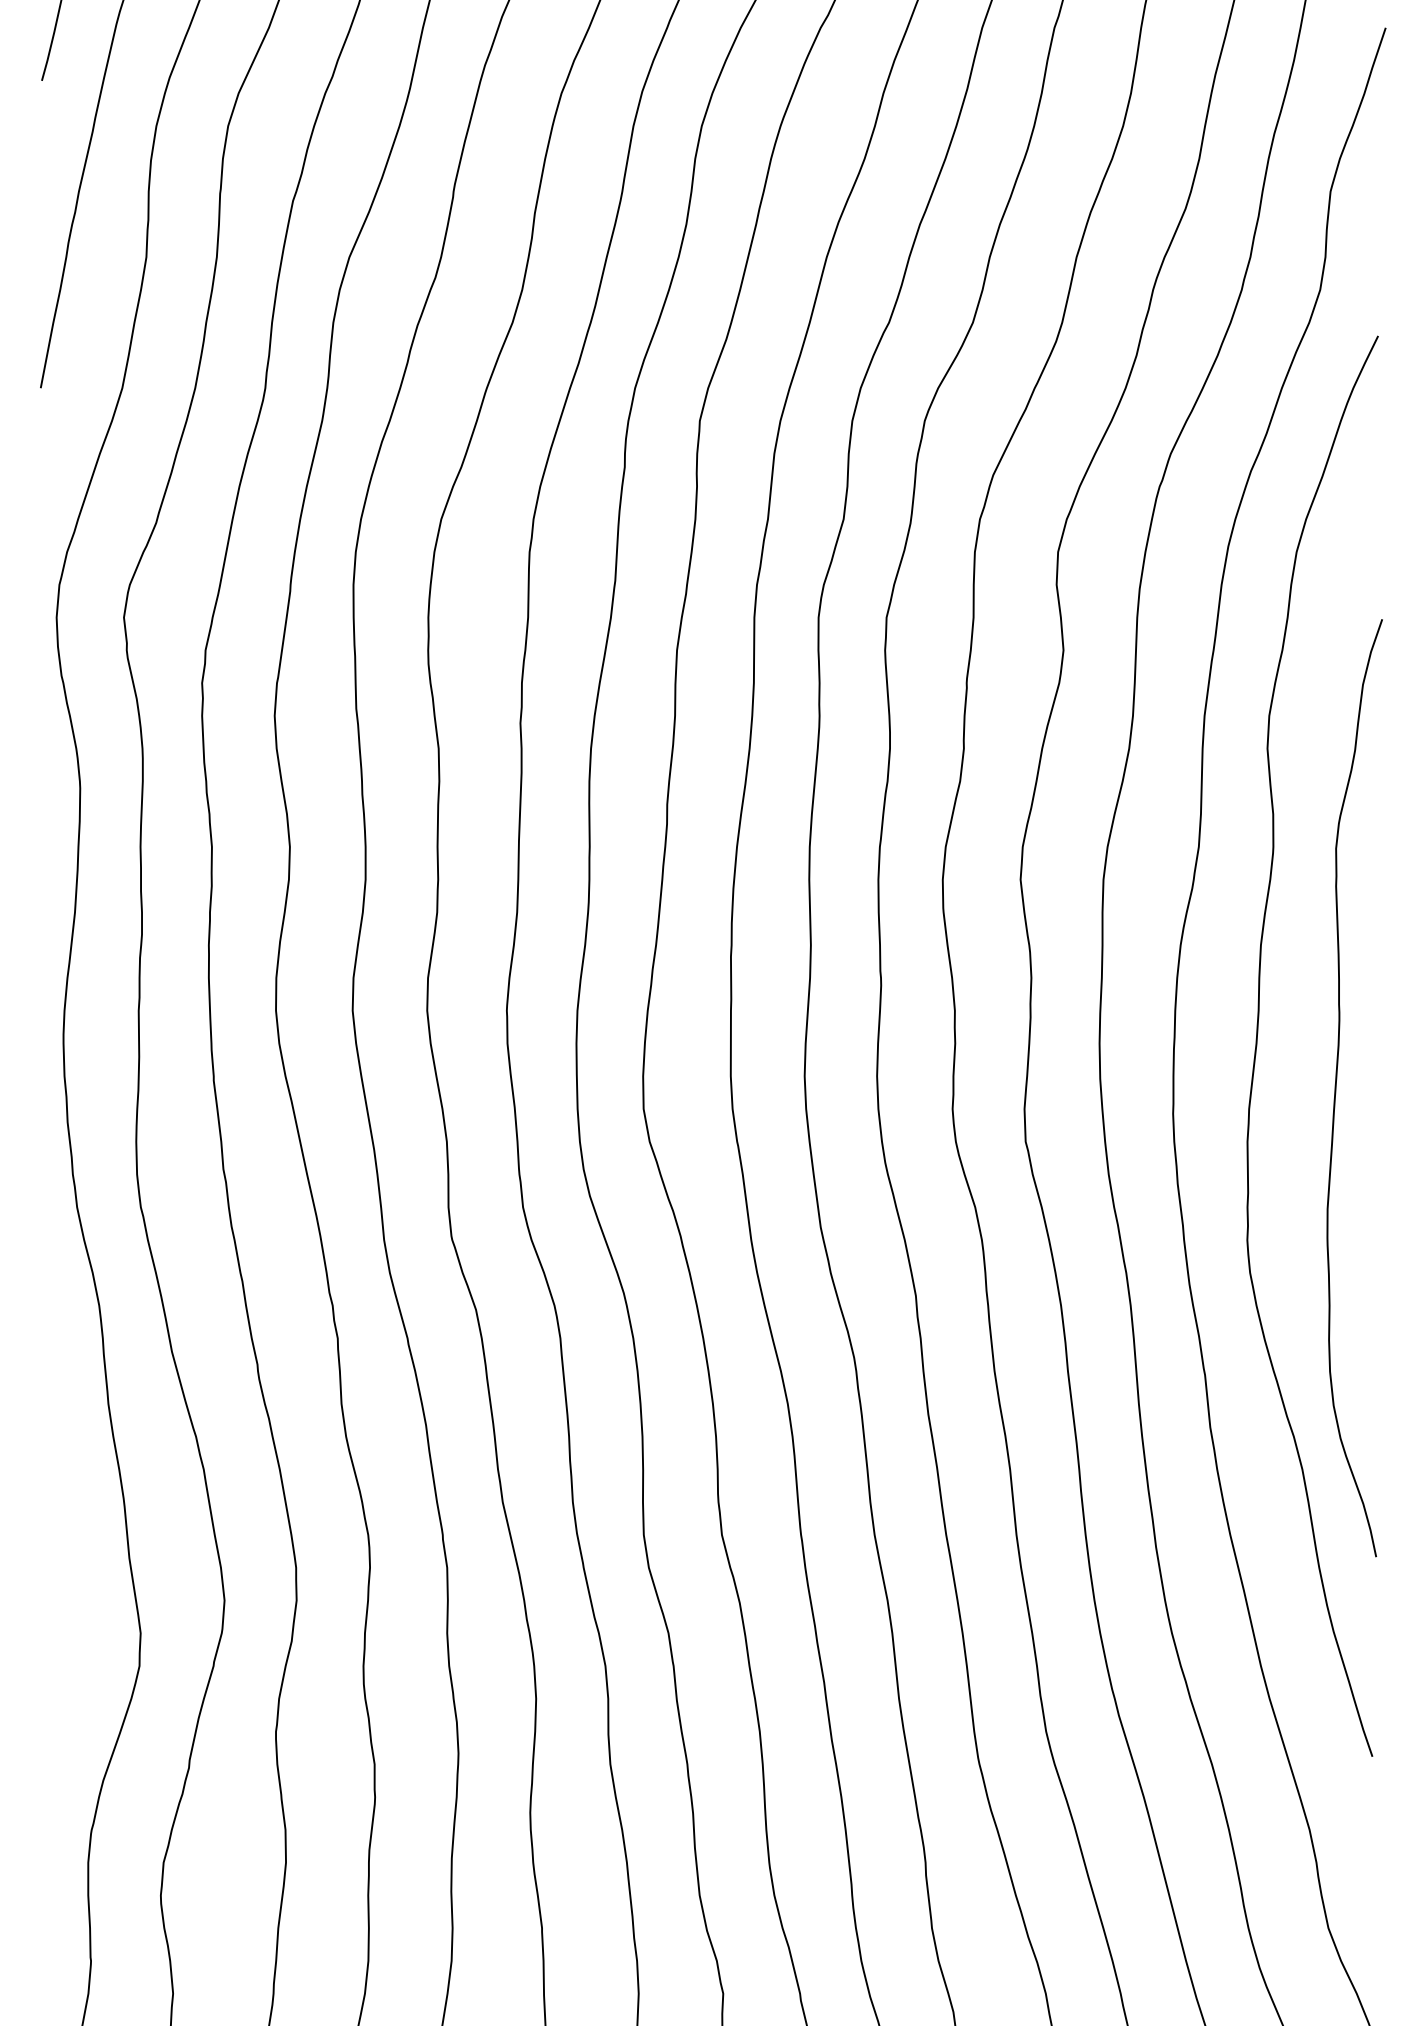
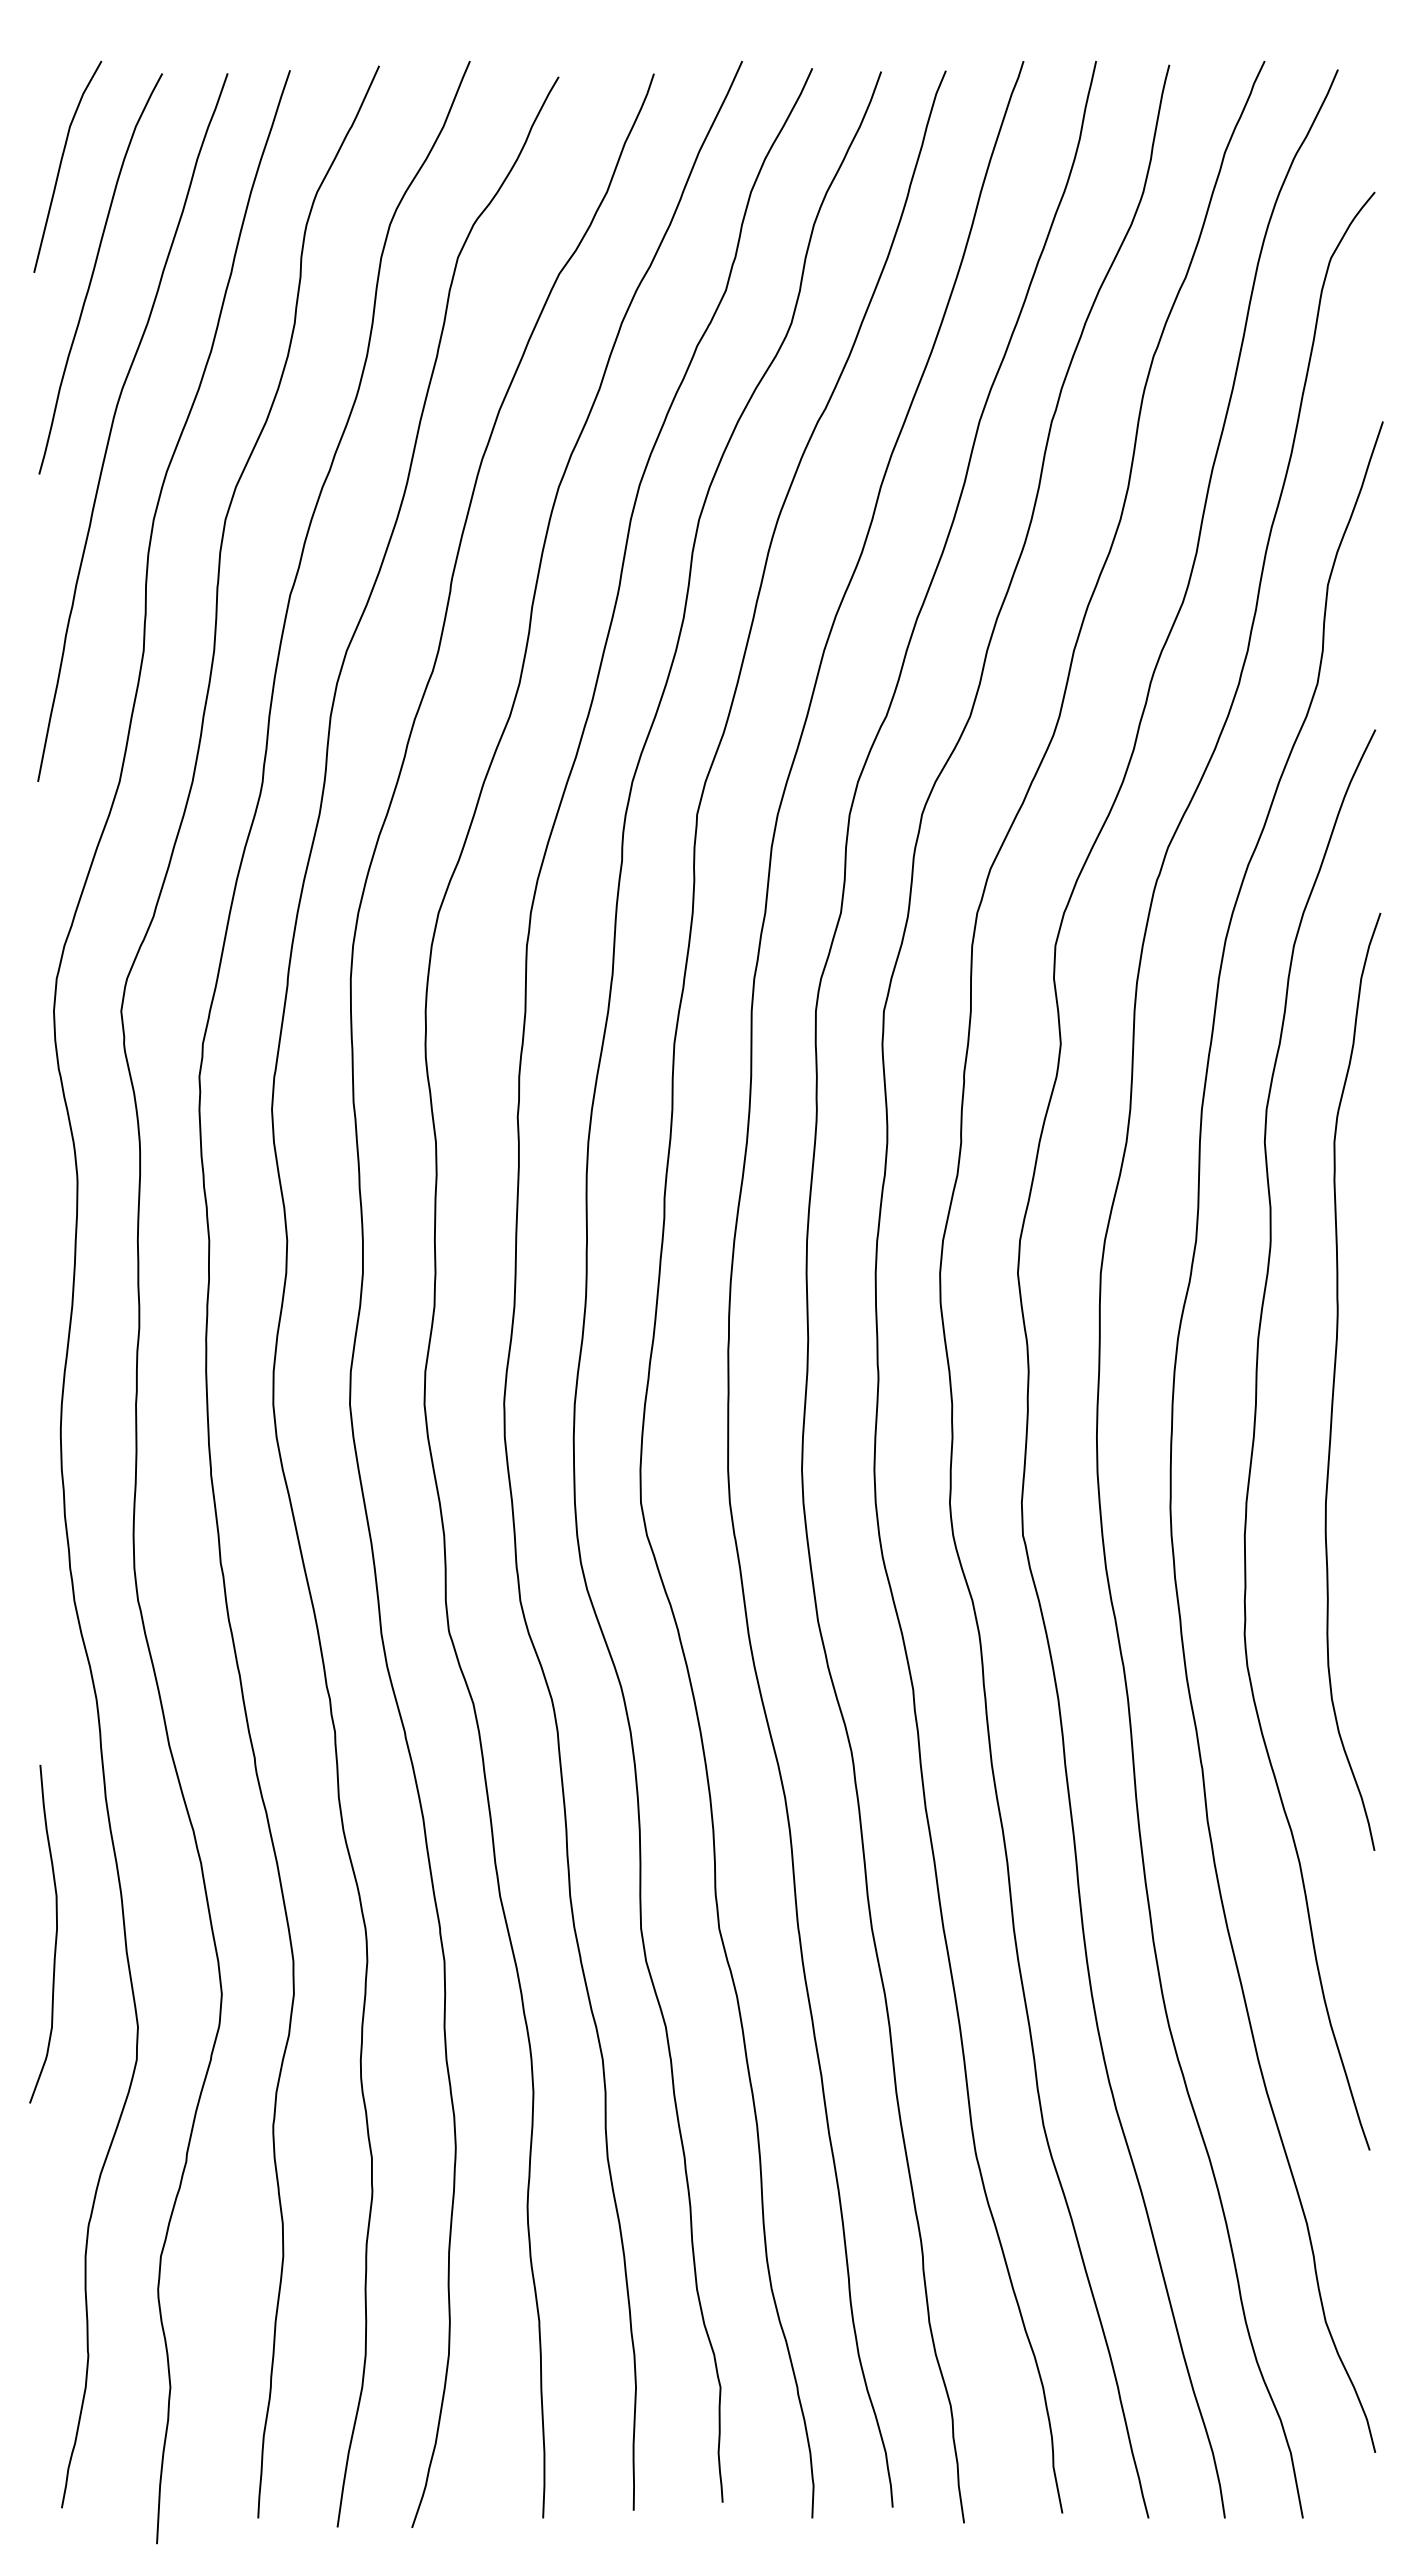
curve: (1337, 1083) -> (1335, 1377), moved
curve: (58, 1539) -> (55, 1933), added

